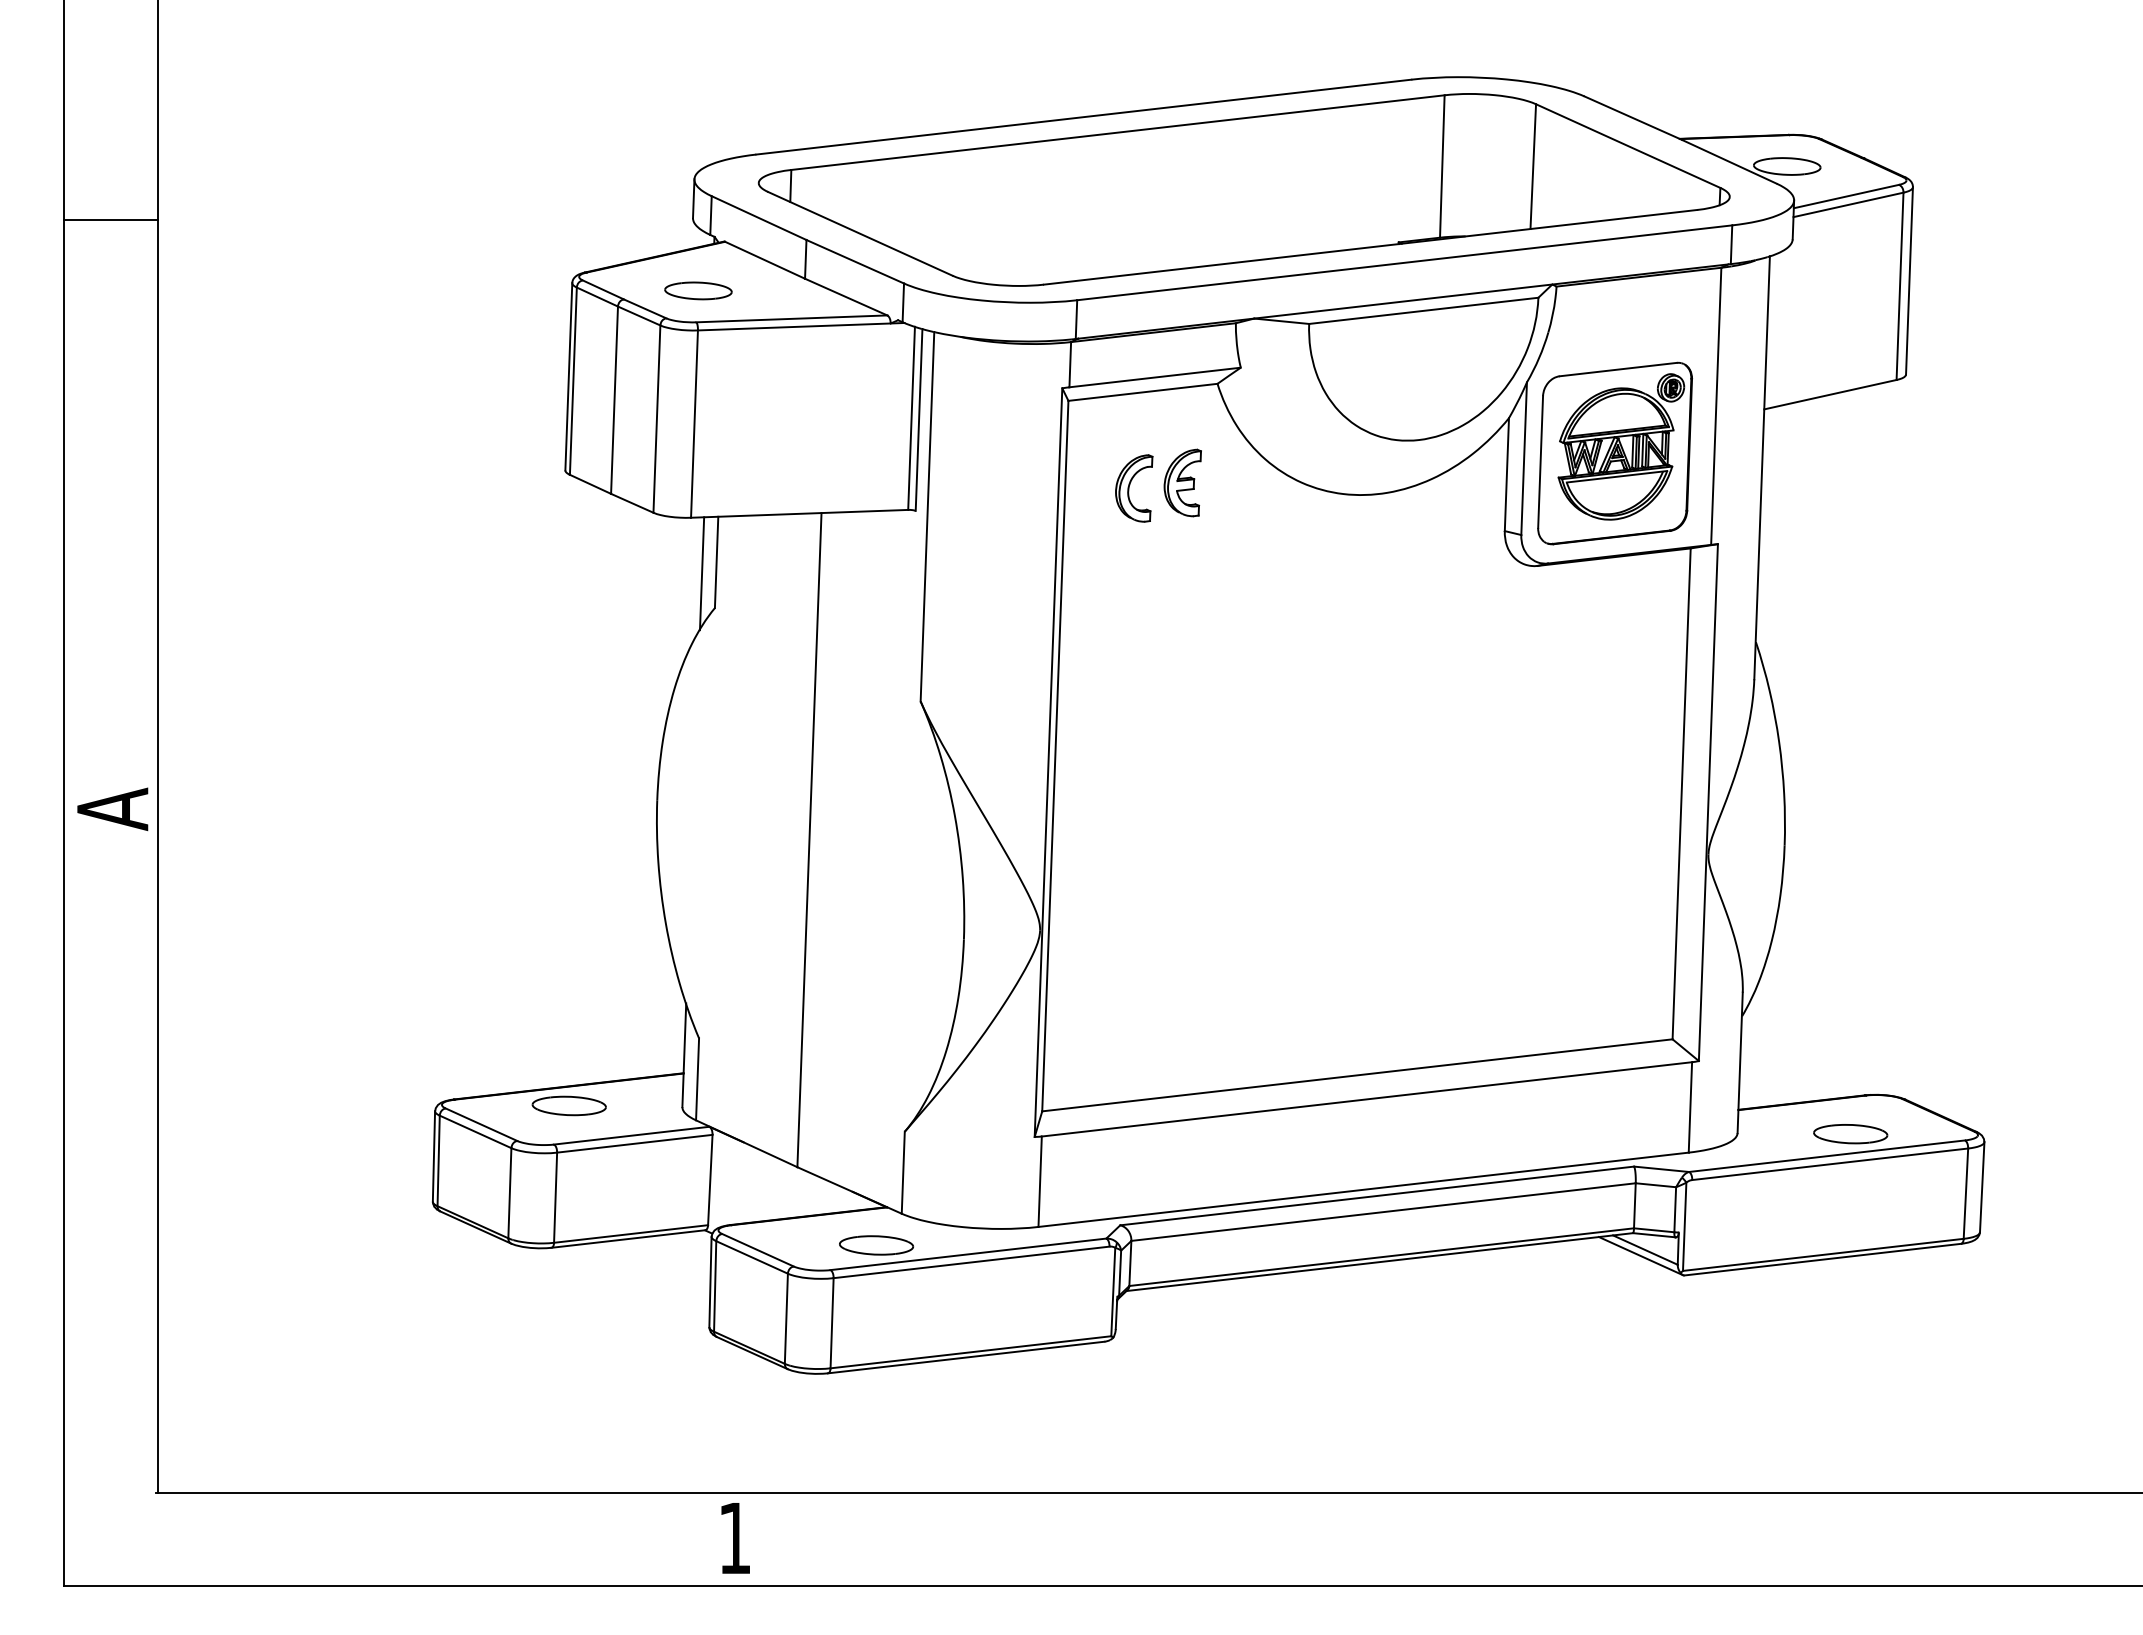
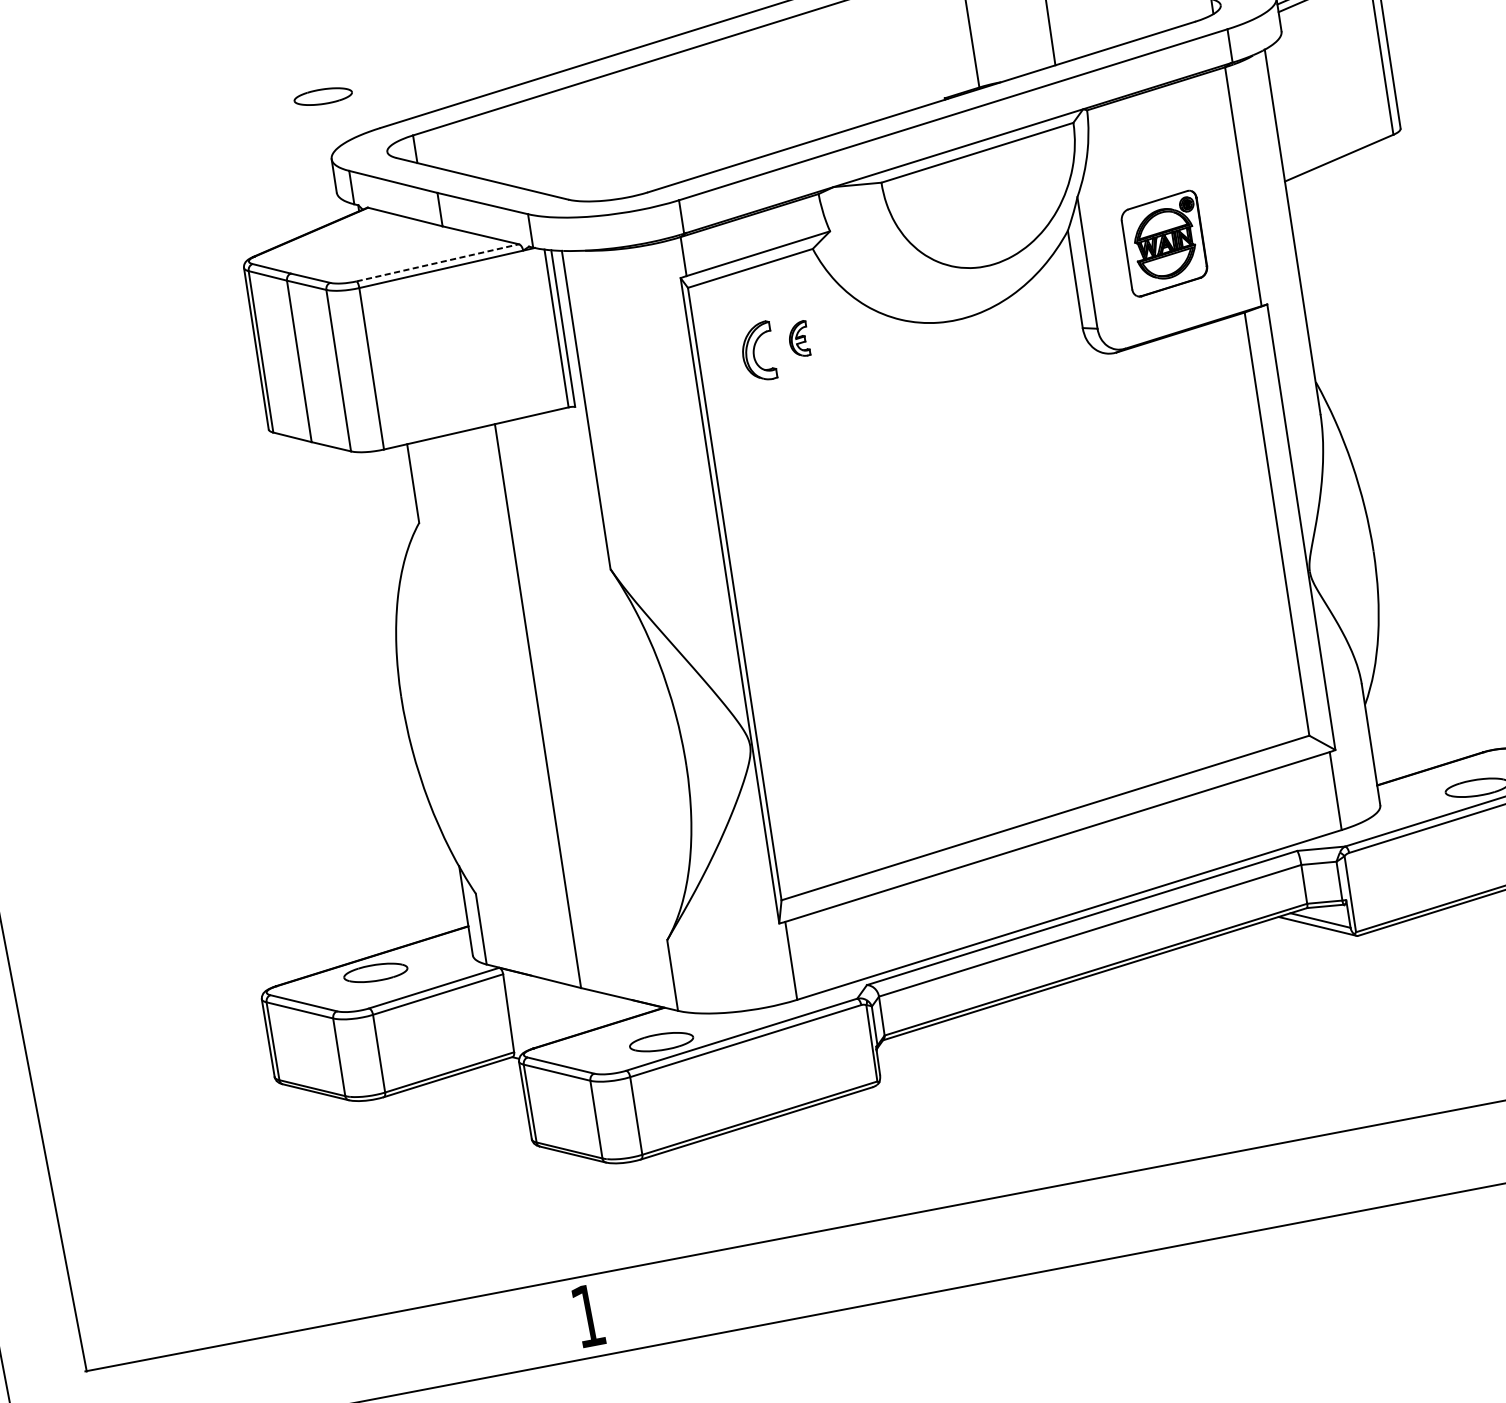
part: (698, 290) -> (323, 96), moved
line: (791, 318) -> (437, 262), solid -> dashed
part: (1614, 453) -> (1163, 243), size x0.6
part: (1182, 482) -> (798, 339), size x0.6
line: (701, 573) -> (402, 495), removed

